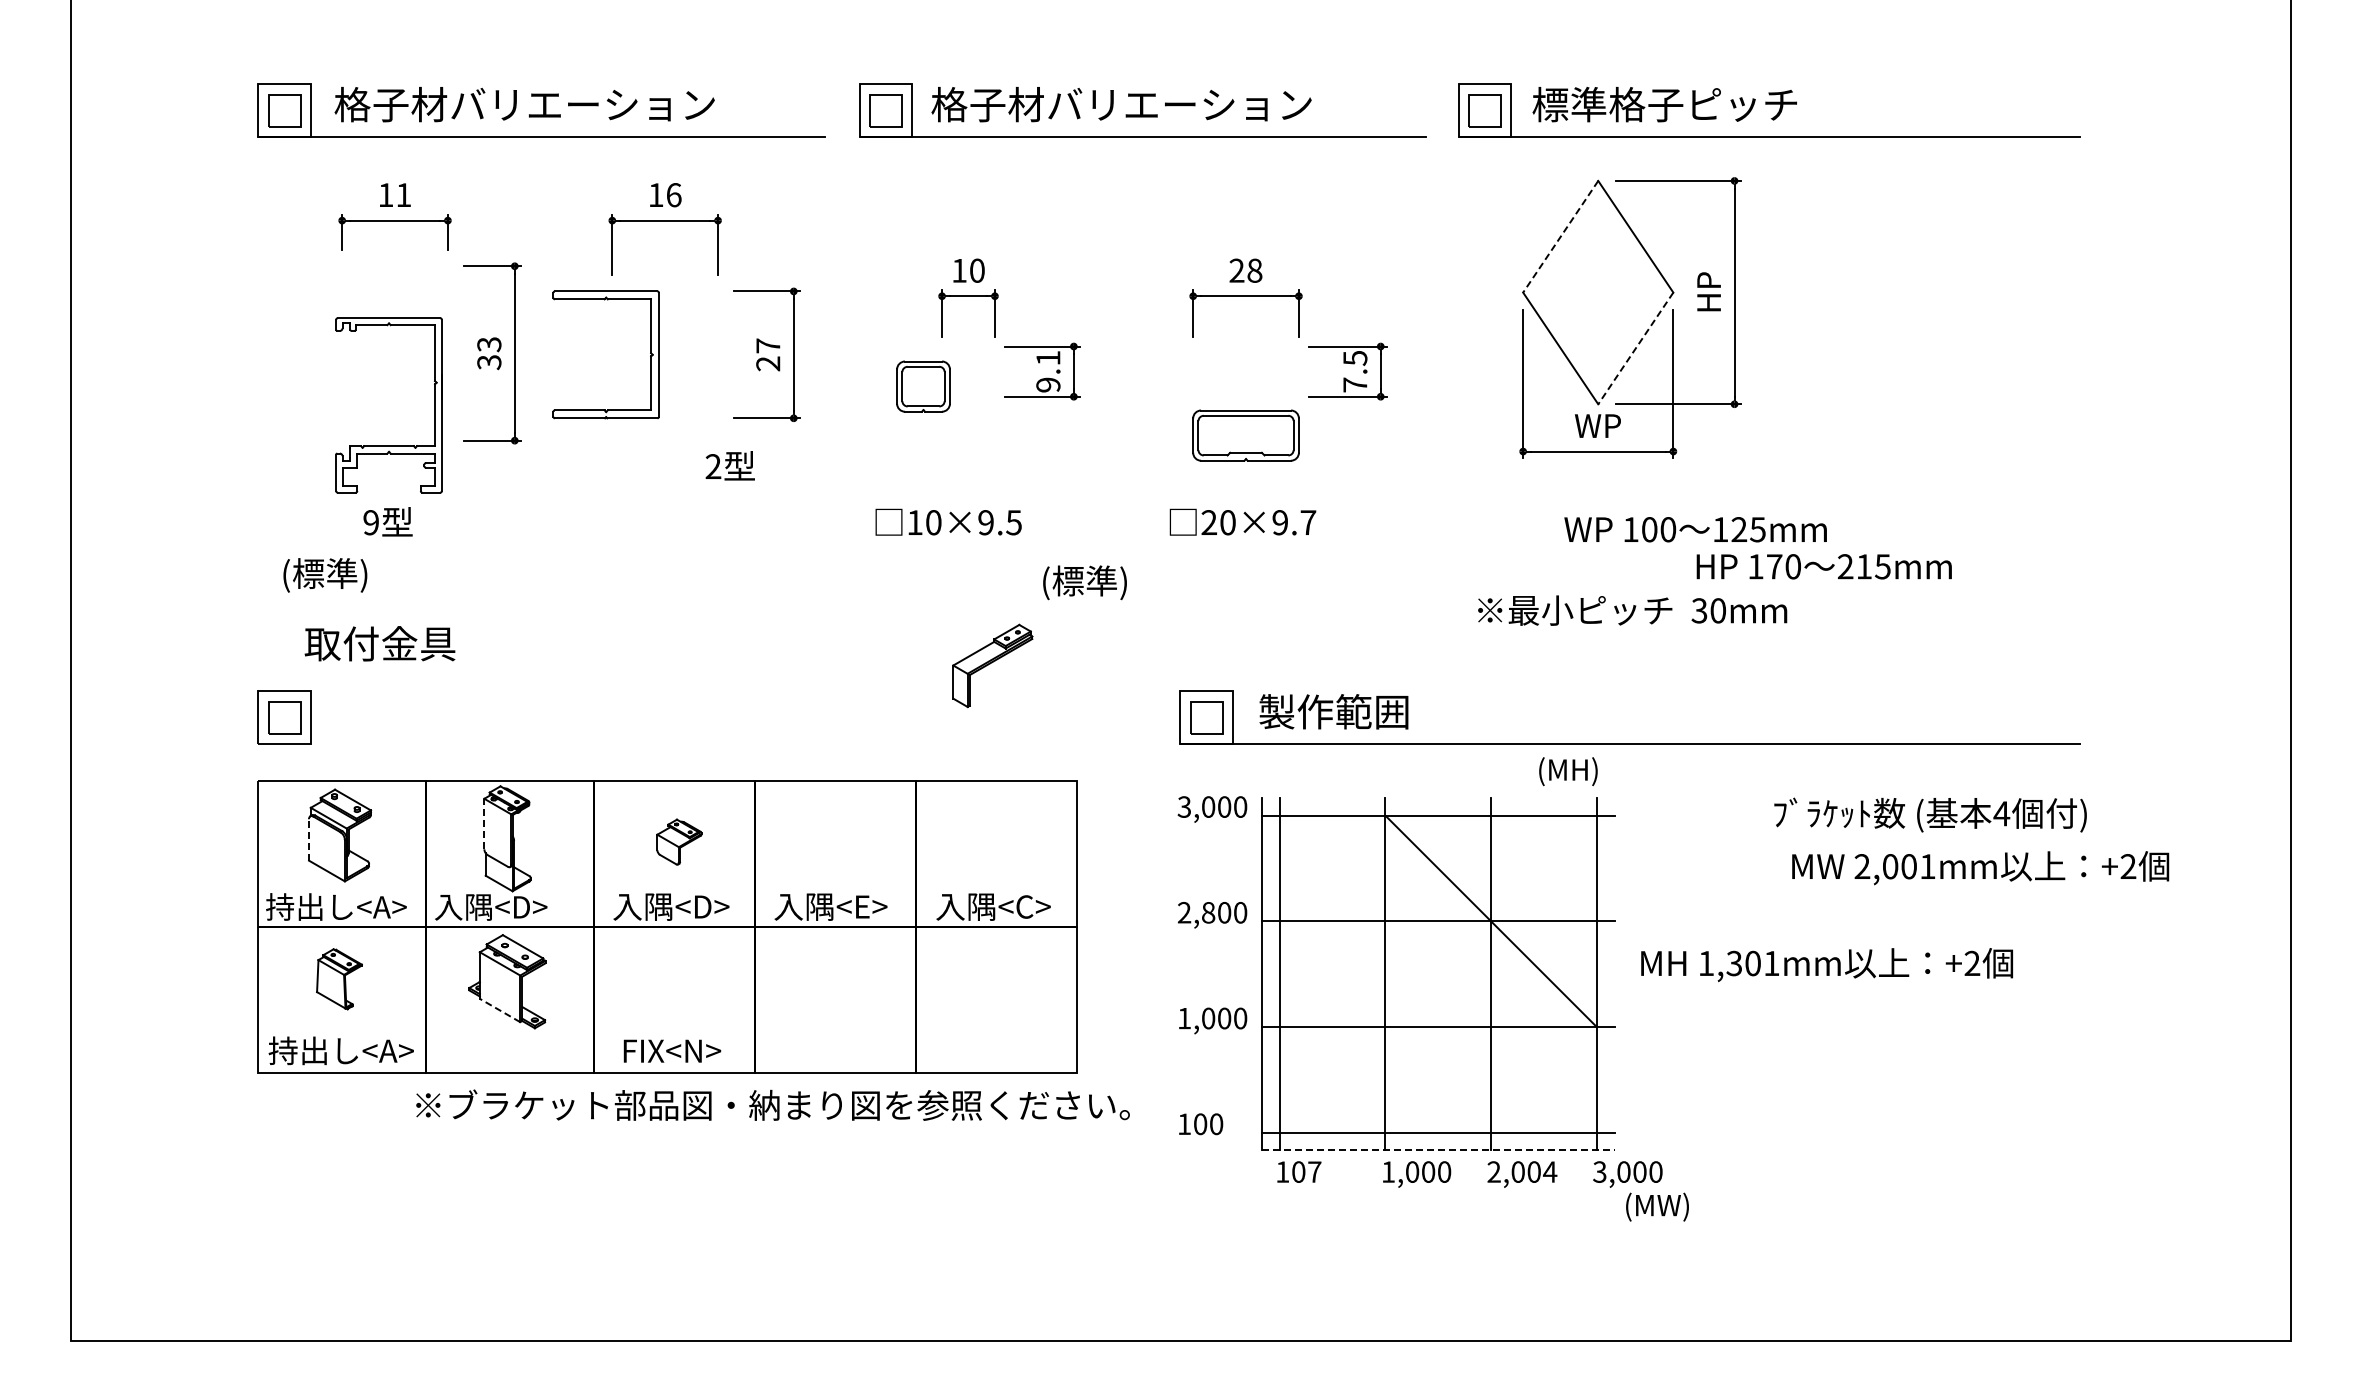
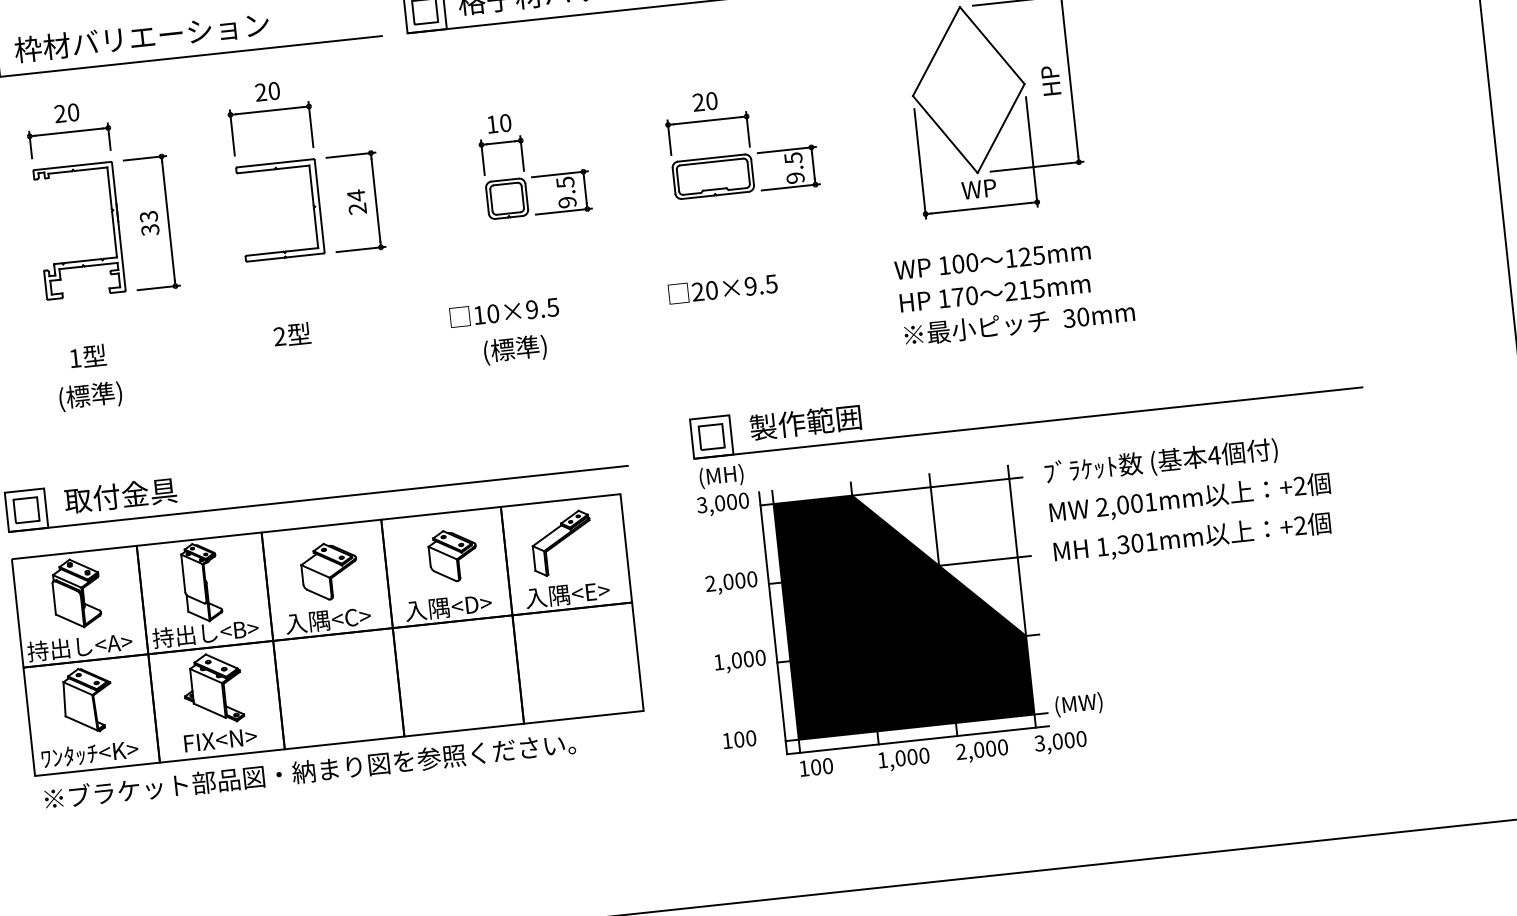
text: (528, 104) -> (158, 35), 格子材バリエーション -> 枠材バリエーション
text: (394, 195) -> (66, 113), 11 -> 20
text: (664, 195) -> (267, 92), 16 -> 20
line: (1560, 237) -> (936, 52), dashed -> solid
text: (1254, 270) -> (711, 100), 28 -> 20
text: (768, 346) -> (356, 196), 27 -> 24
line: (1635, 348) -> (1000, 128), dashed -> solid
part: (650, 354) -> (313, 206), moved
text: (1048, 358) -> (565, 182), 9.1 -> 9.5
text: (1355, 384) -> (795, 177), 7.5 -> 9.5
part: (923, 386) -> (507, 198), moved
part: (1245, 435) -> (712, 176), moved
part: (388, 445) -> (82, 260), moved
text: (729, 465) -> (291, 334), moved
text: (370, 522) -> (74, 358), 9 -> 1
text: (1308, 522) -> (771, 283), 20×9.7 -> 20×9.5
text: (1695, 529) -> (992, 260), moved
text: (1823, 566) -> (994, 293), moved
text: (325, 575) -> (90, 396), moved
text: (1084, 582) -> (514, 349), moved
text: (379, 643) -> (120, 495), moved
part: (992, 665) -> (561, 543), moved
line: (674, 744) -> (318, 499), added
text: (1568, 771) -> (721, 476), moved
text: (1930, 814) -> (1161, 461), moved
line: (484, 823) -> (183, 573), dashed -> solid
part: (845, 838) -> (452, 555), added
line: (309, 839) -> (54, 598), dashed -> solid
part: (679, 841) -> (329, 570), size x1.67
text: (1980, 868) -> (1190, 499), moved
text: (505, 906) -> (205, 633), 入隅<D> -> 持出し<B>
text: (711, 906) -> (358, 616), 入隅<D> -> 入隅<C>
text: (874, 906) -> (479, 603), 入隅<E> -> 入隅<D>
text: (1033, 906) -> (597, 591), 入隅<C> -> 入隅<E>
text: (1208, 912) -> (728, 581), 2,800 -> 2,000
text: (1826, 964) -> (1191, 538), moved
fill: (1437, 973) -> (903, 608), added
part: (339, 979) -> (87, 700), size x1.43
line: (499, 1010) -> (209, 710), dashed -> solid
text: (340, 1050) -> (94, 753), 持出し<A> -> ﾜﾝﾀｯﾁ<K>
text: (672, 1050) -> (220, 739), moved
text: (772, 1104) -> (309, 770), moved
line: (1438, 1150) -> (918, 740), dashed -> solid
text: (1314, 1171) -> (827, 765), 107 -> 100
text: (1550, 1171) -> (1003, 746), 2,004 -> 2,000
text: (1657, 1206) -> (1078, 704), moved

